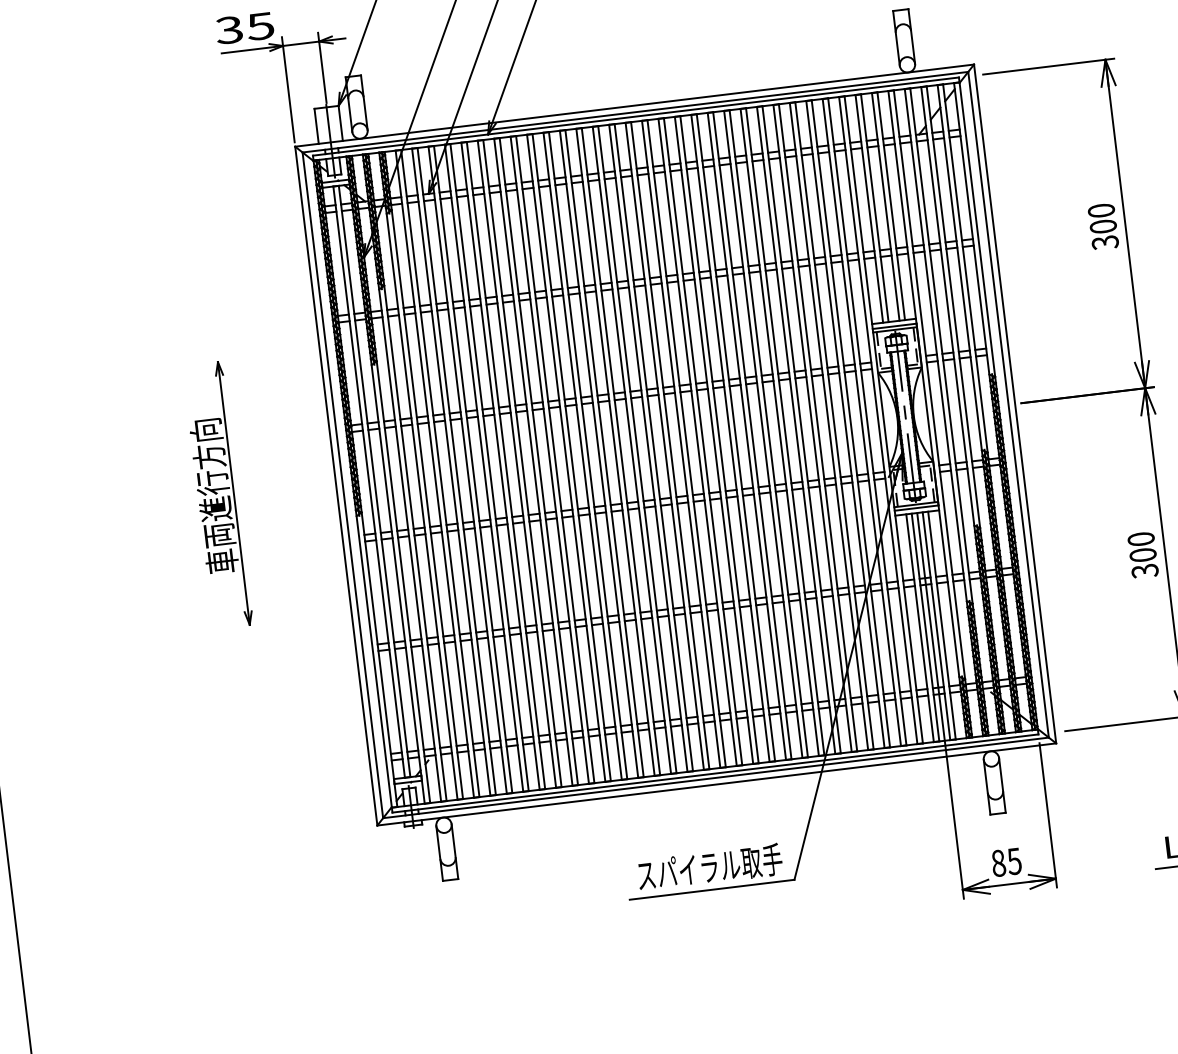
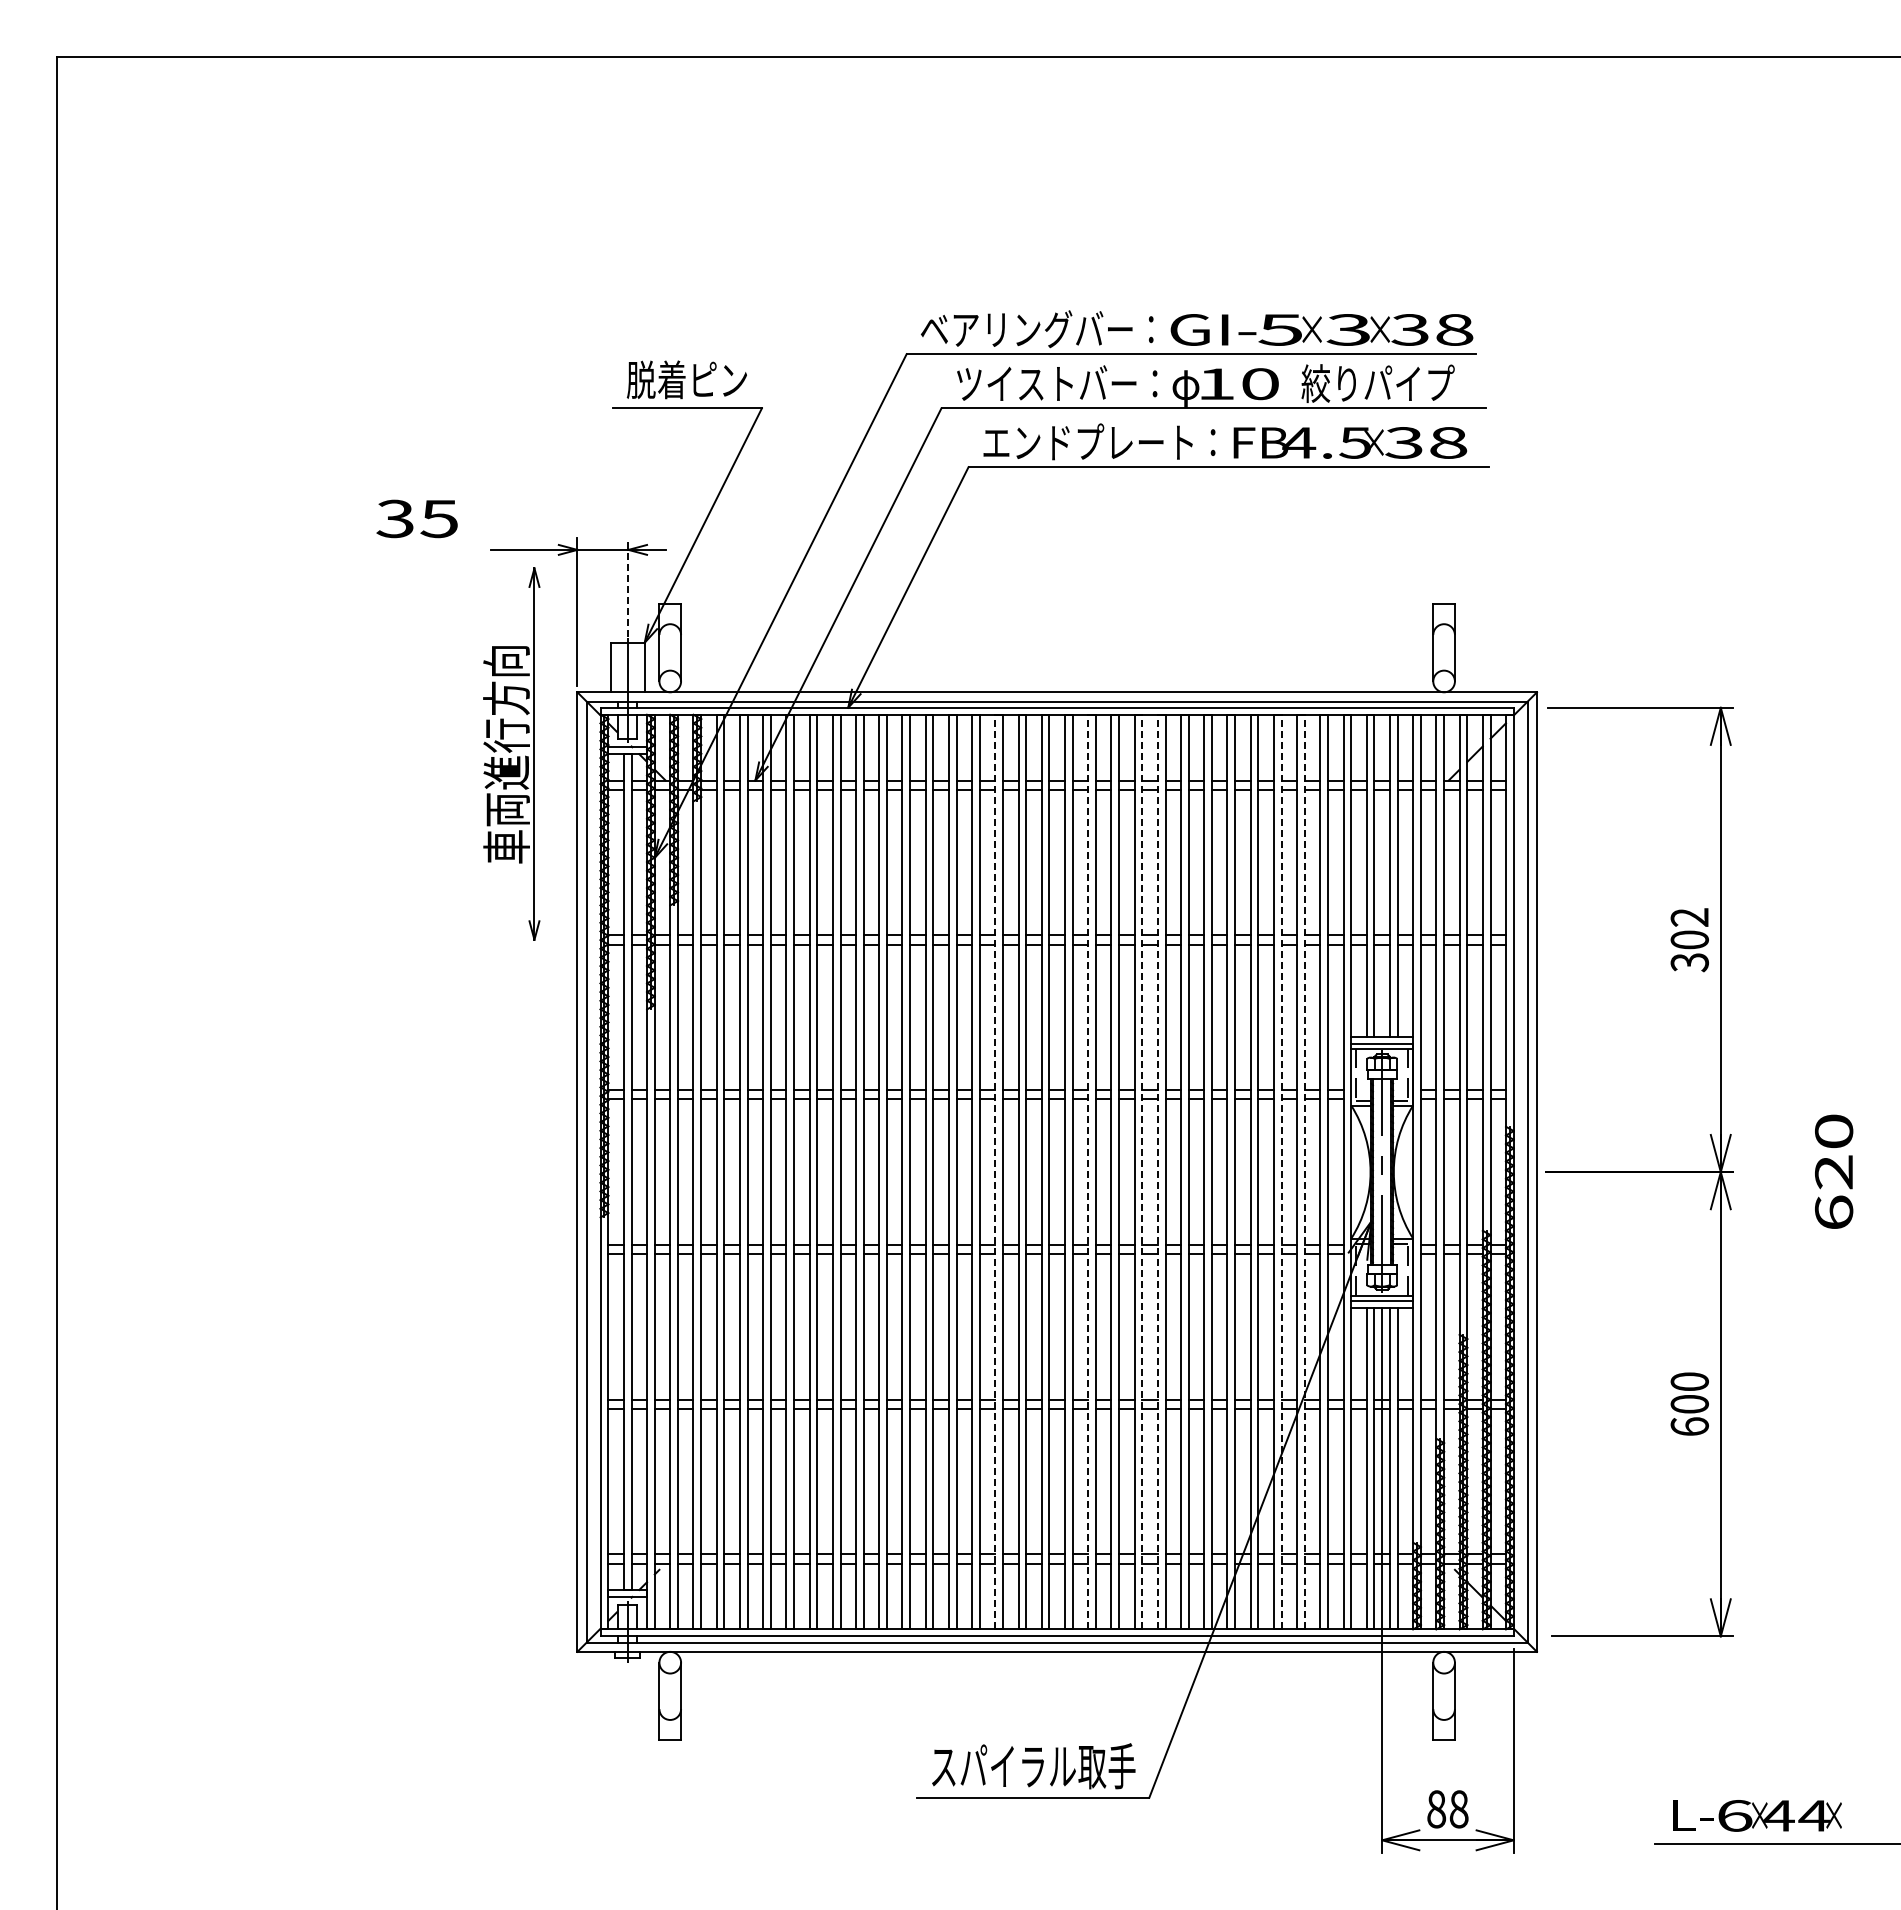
text: (244, 28) -> (416, 518), moved
line: (322, 68) -> (628, 587), solid -> dashed
text: (1101, 210) -> (1689, 917), 300 -> 302
line: (850, 423) -> (1304, 1171), solid -> dashed
line: (834, 425) -> (1281, 1171), solid -> dashed
line: (746, 436) -> (1157, 1171), solid -> dashed
line: (736, 437) -> (1142, 1171), solid -> dashed
line: (697, 441) -> (1088, 1171), solid -> dashed
line: (632, 449) -> (995, 1171), solid -> dashed
part: (217, 495) -> (511, 753), moved
text: (1144, 570) -> (1689, 1426), 300 -> 600
text: (1014, 861) -> (1458, 1809), 85 -> 88

